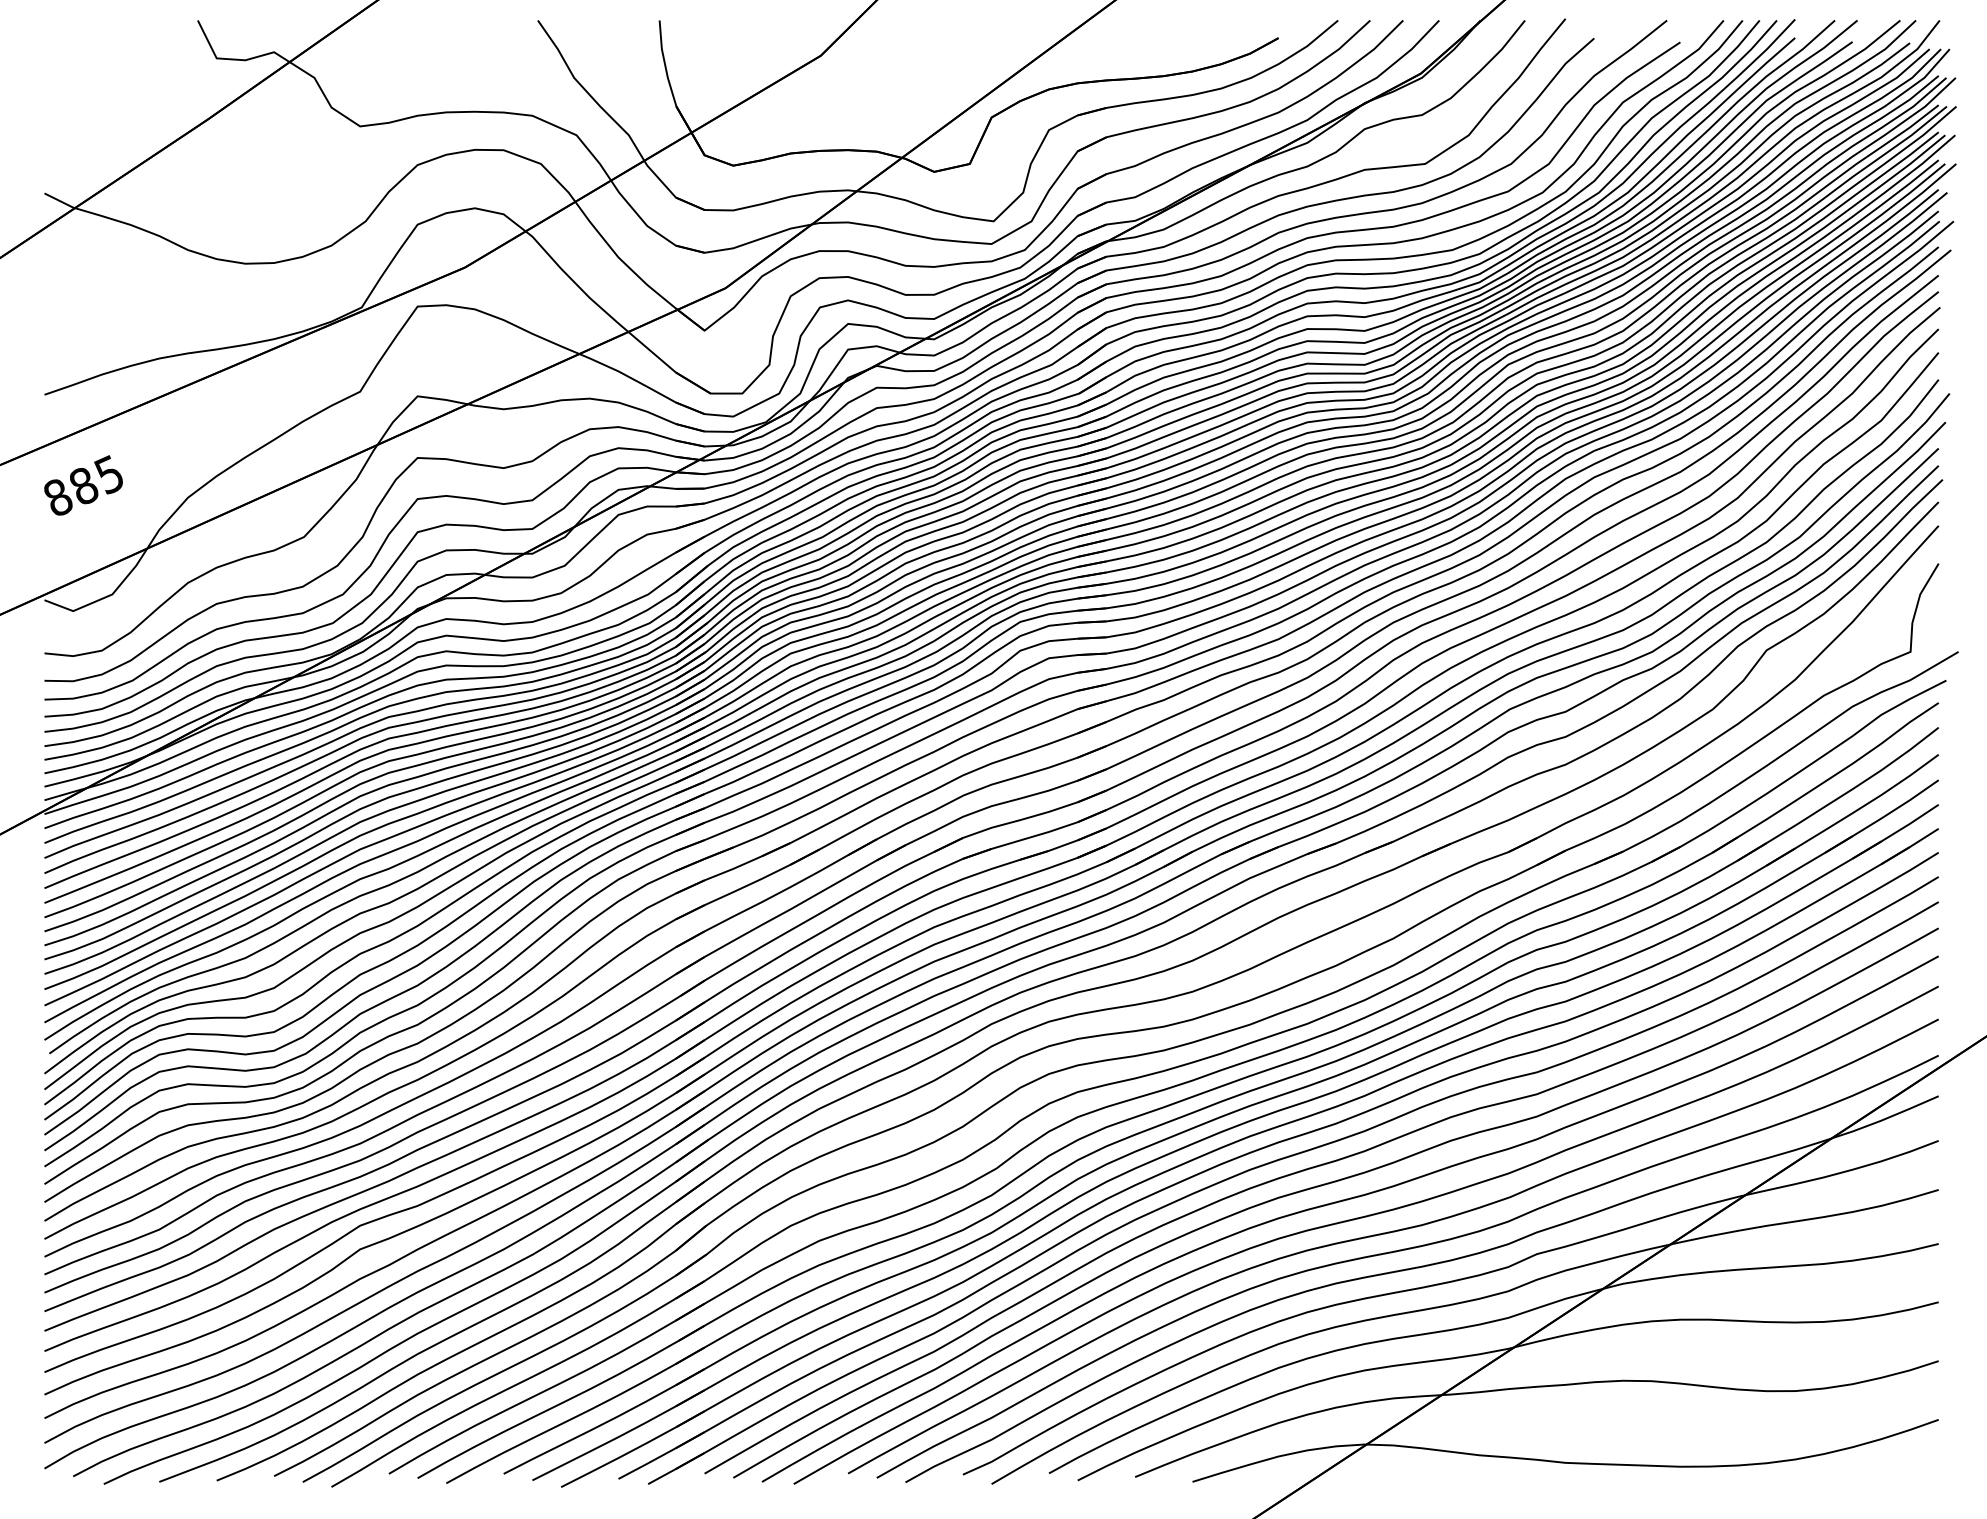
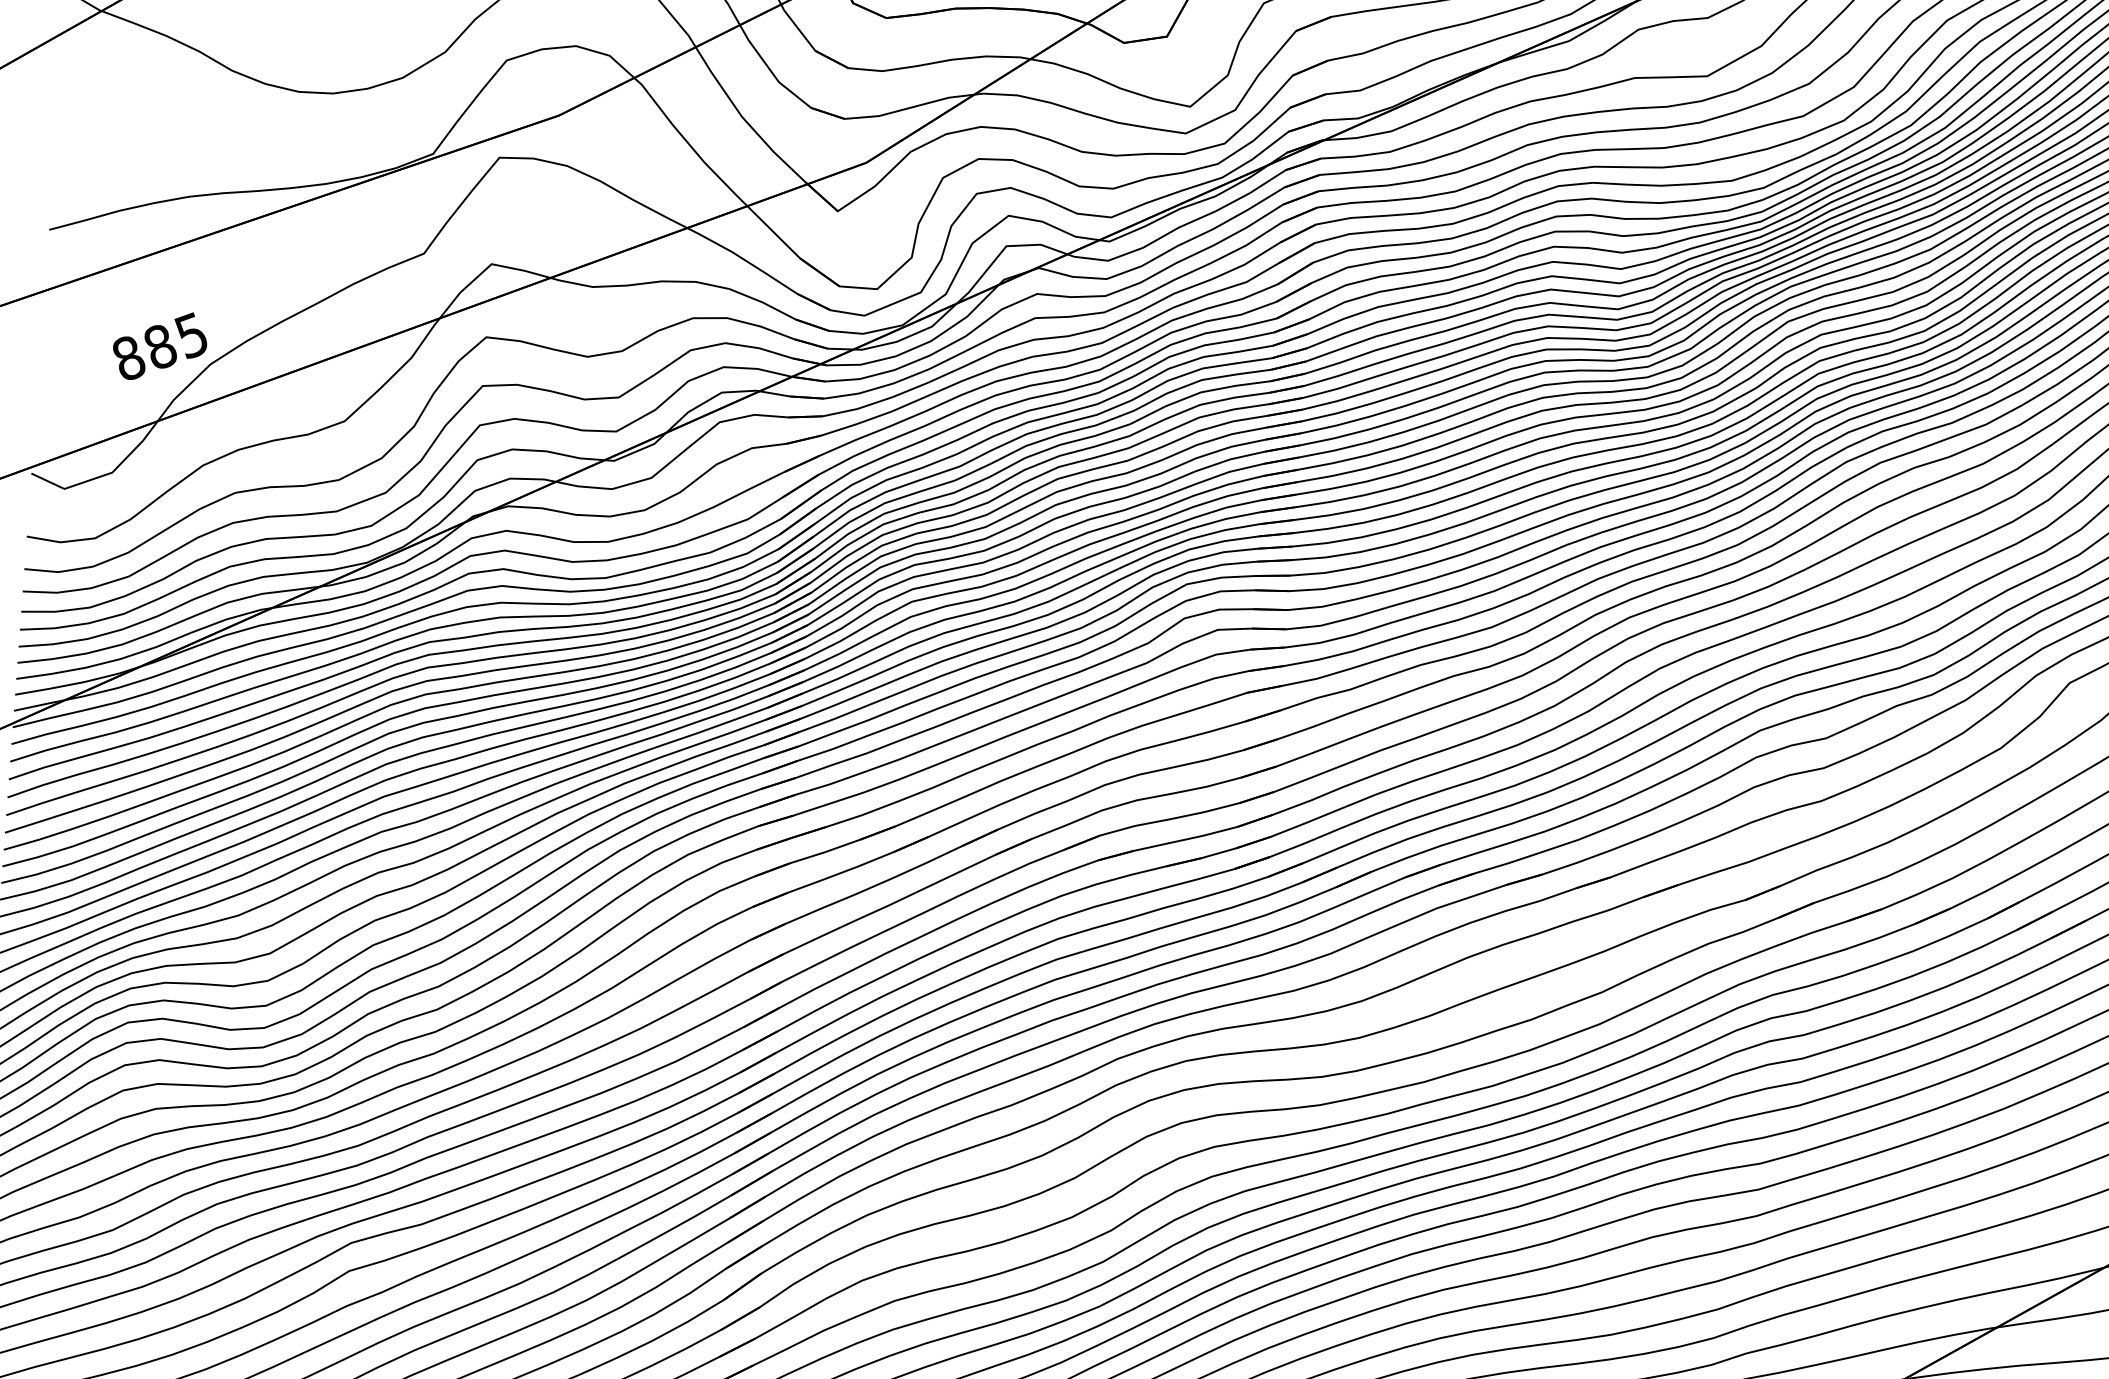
text: (83, 485) -> (159, 346), moved

